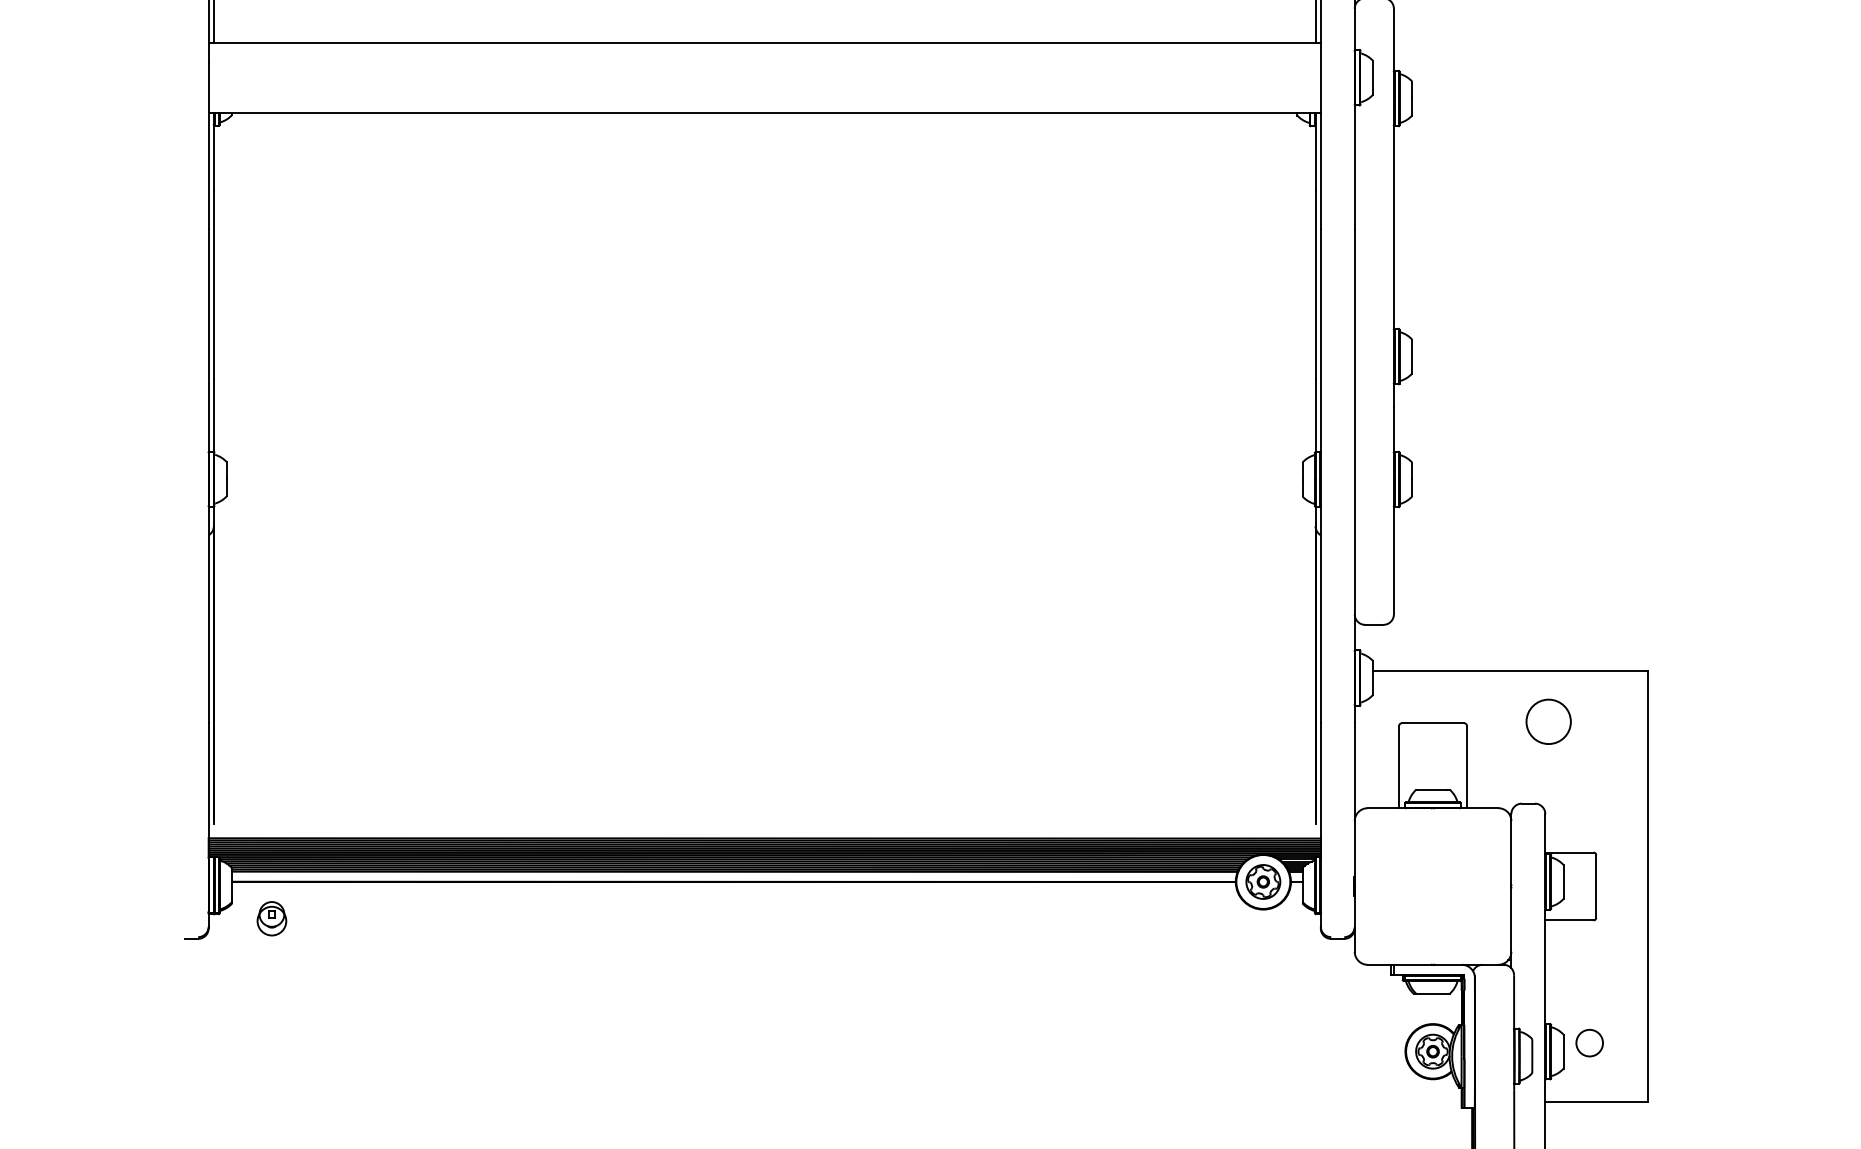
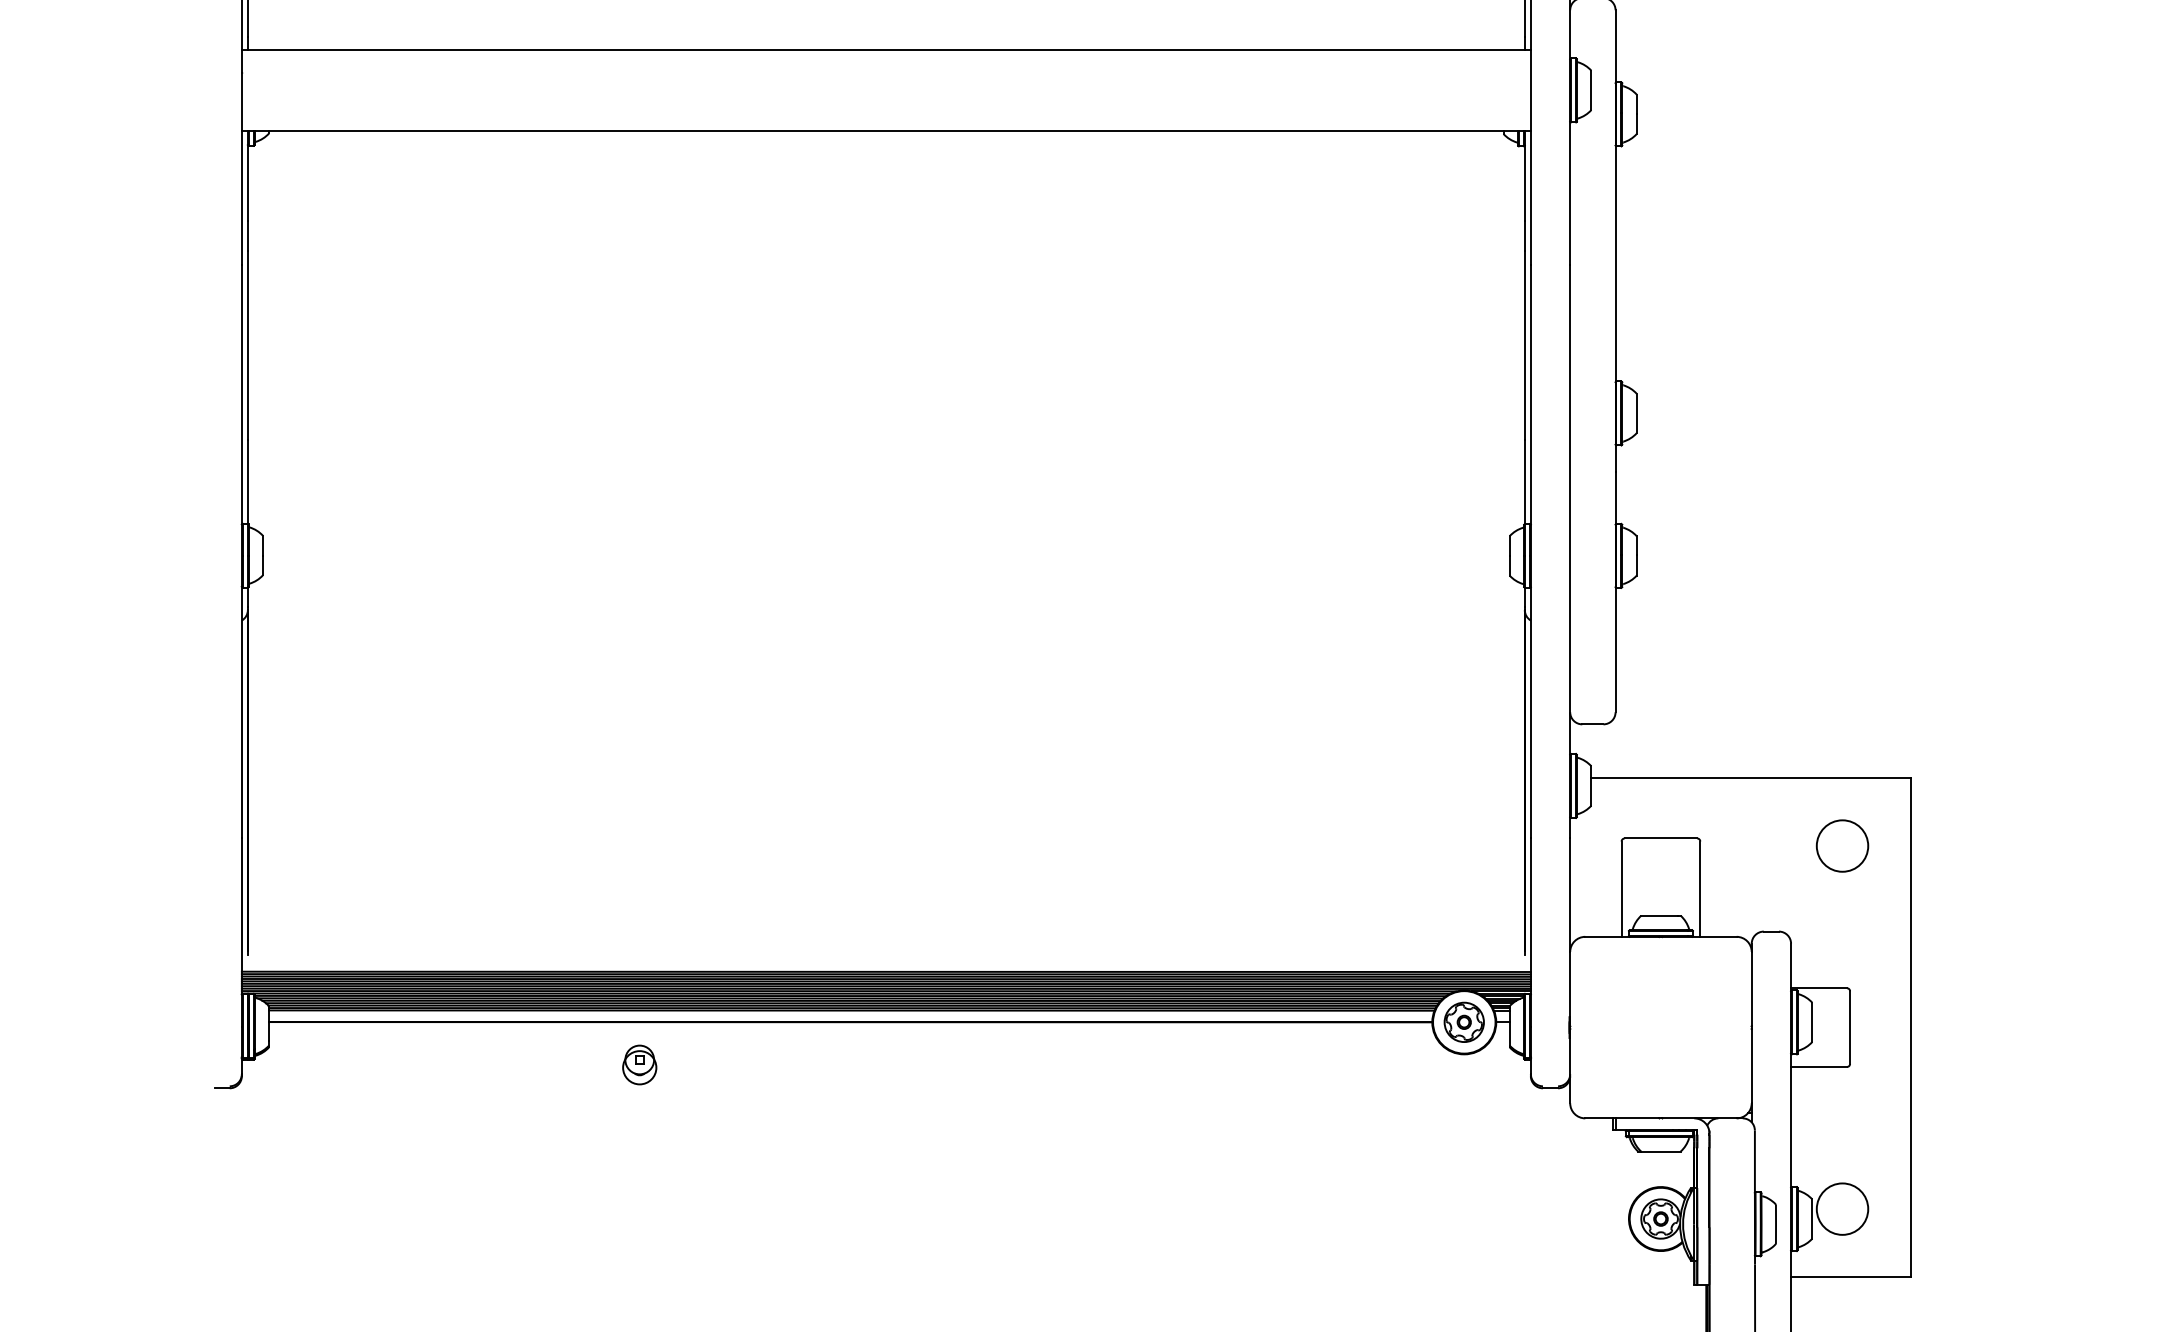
circle: (1548, 721) -> (1842, 845), moved
part: (271, 918) -> (639, 1064), moved
circle: (1589, 1042) -> (1842, 1208), size x1.67

